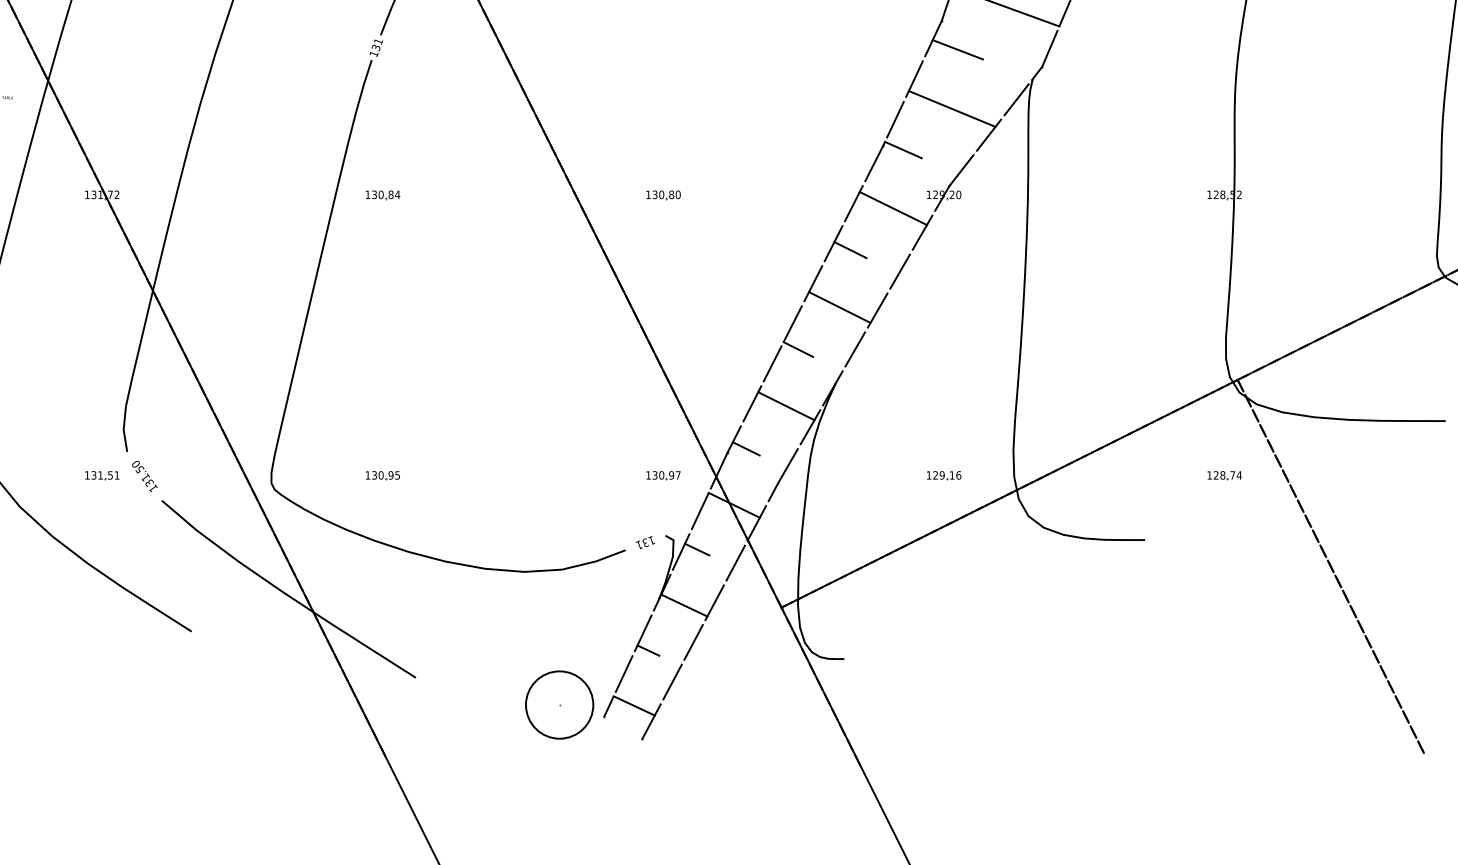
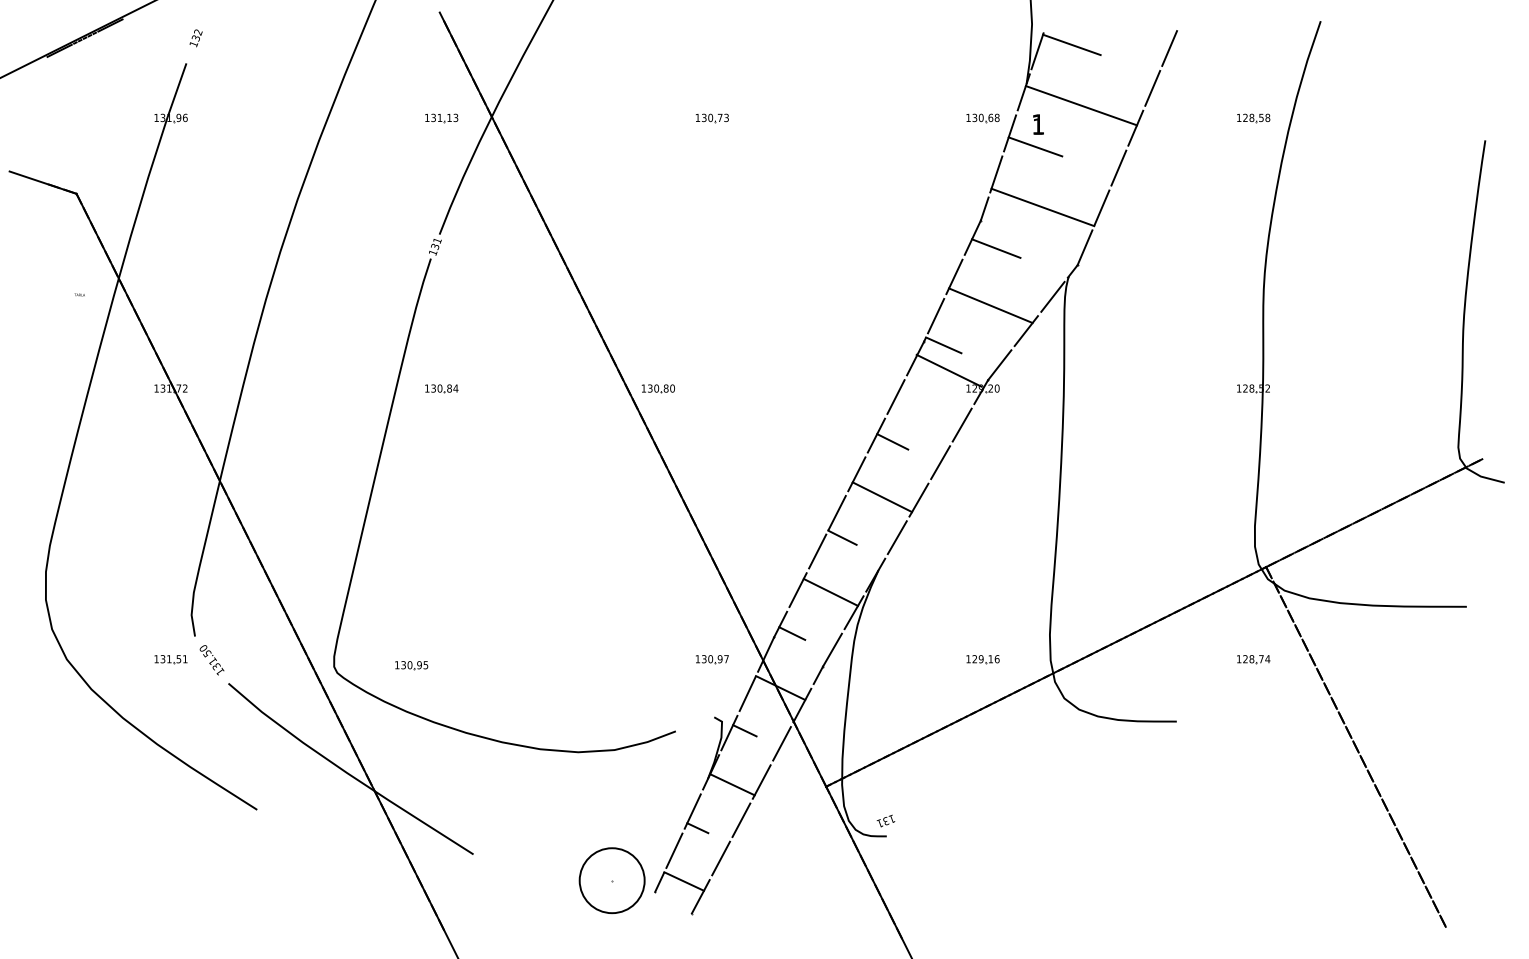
part: (662, 194) -> (657, 388), moved
line: (892, 208) -> (948, 370), moved
part: (382, 475) -> (411, 665), moved
text: (644, 542) -> (885, 820), moved

